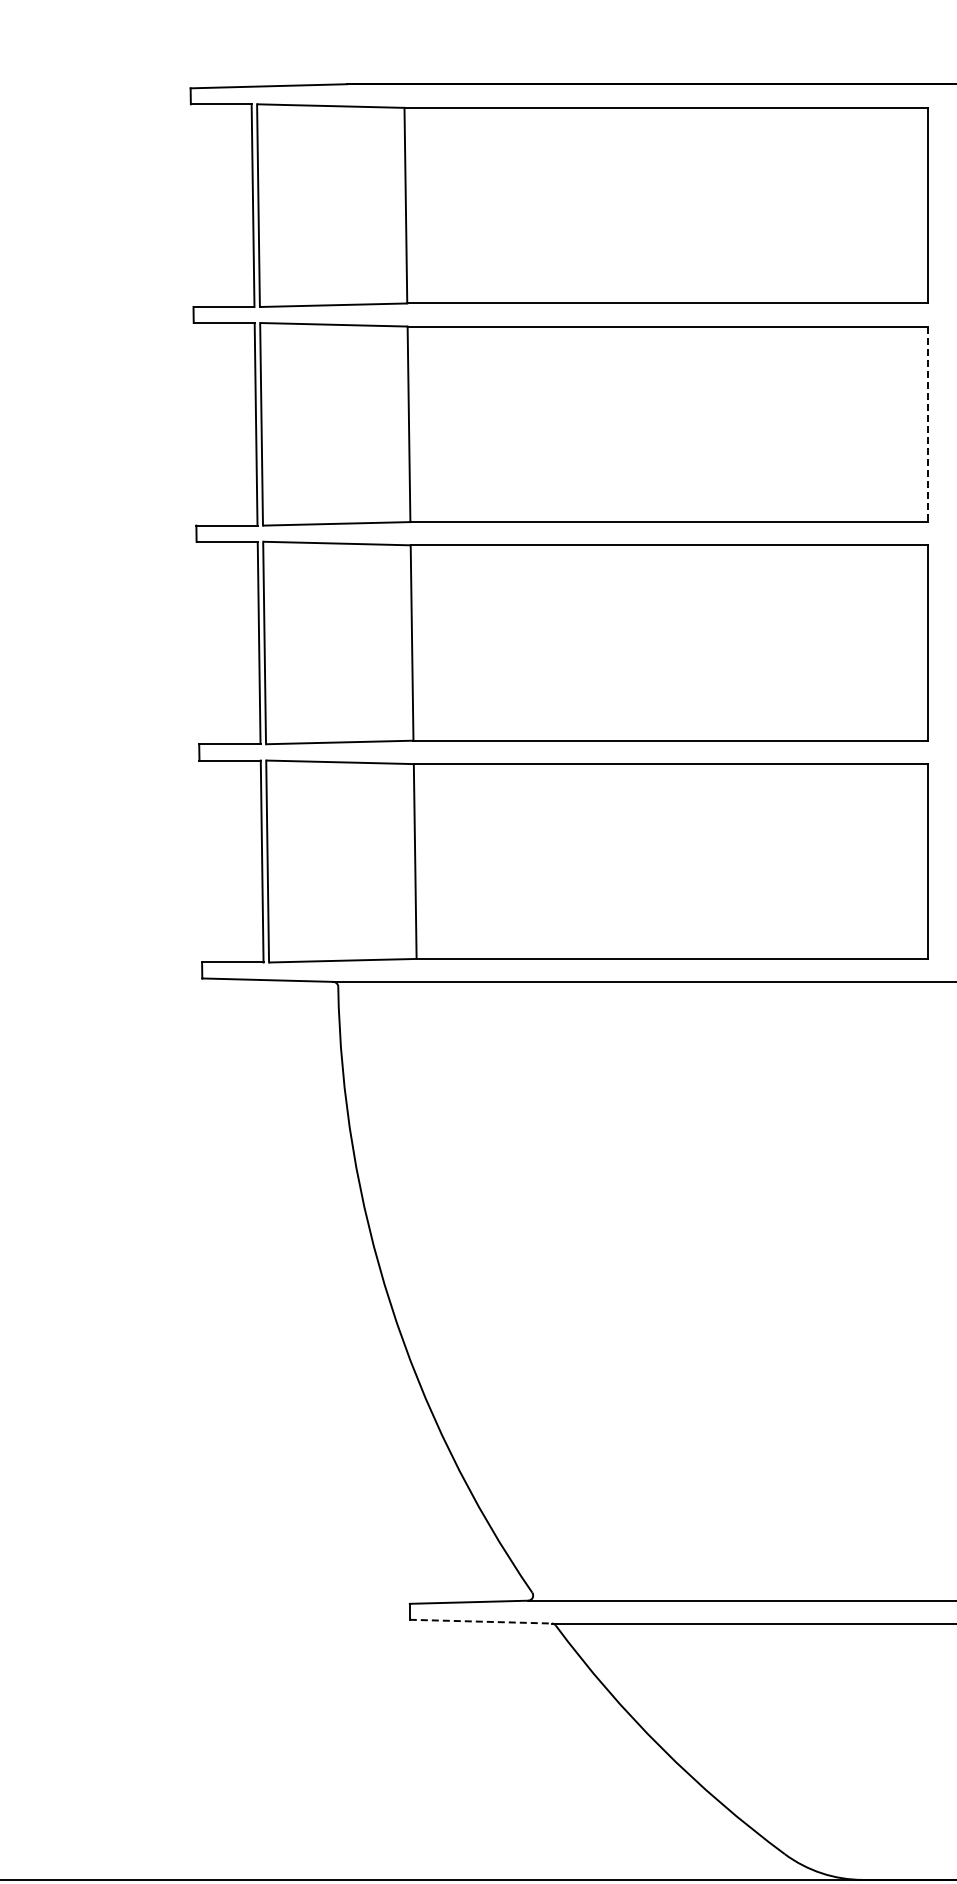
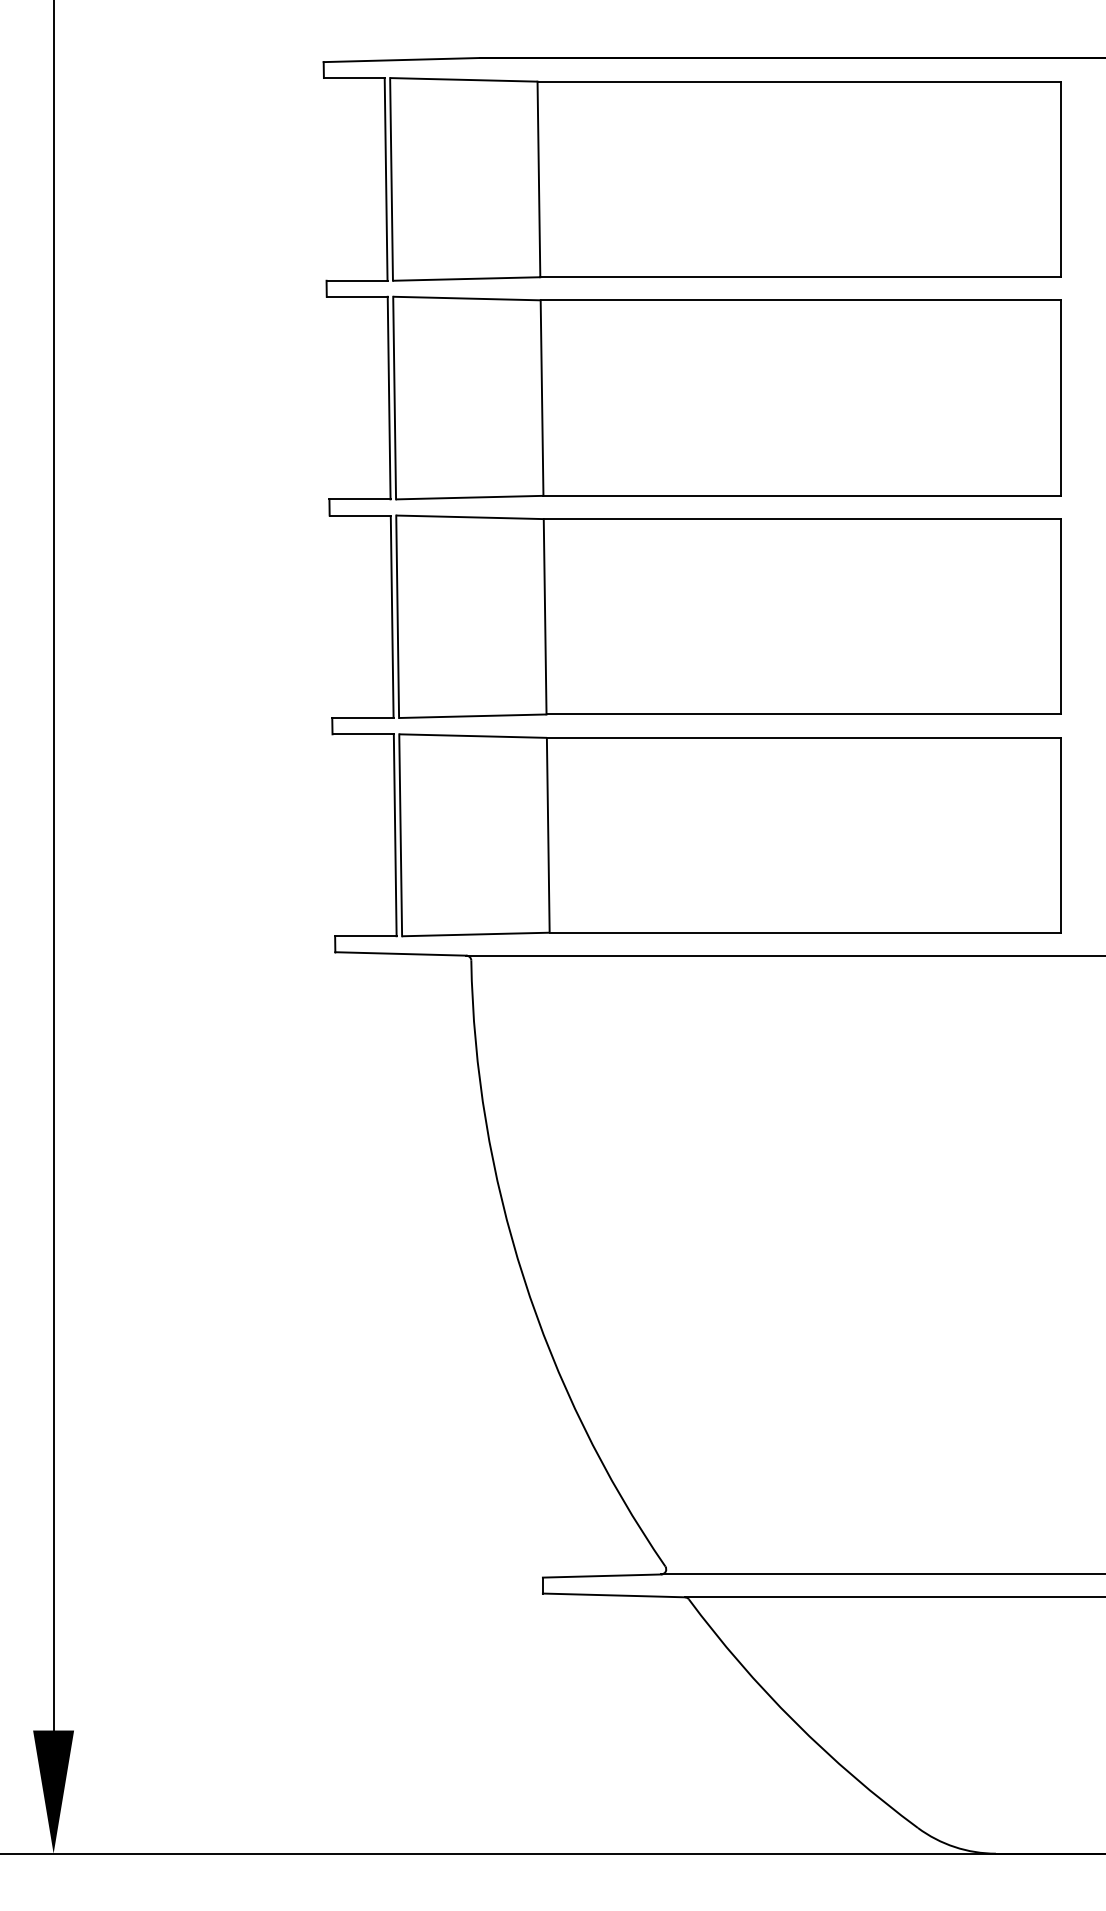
line: (928, 424) -> (1061, 398), dashed -> solid
line: (481, 1621) -> (614, 1595), dashed -> solid

